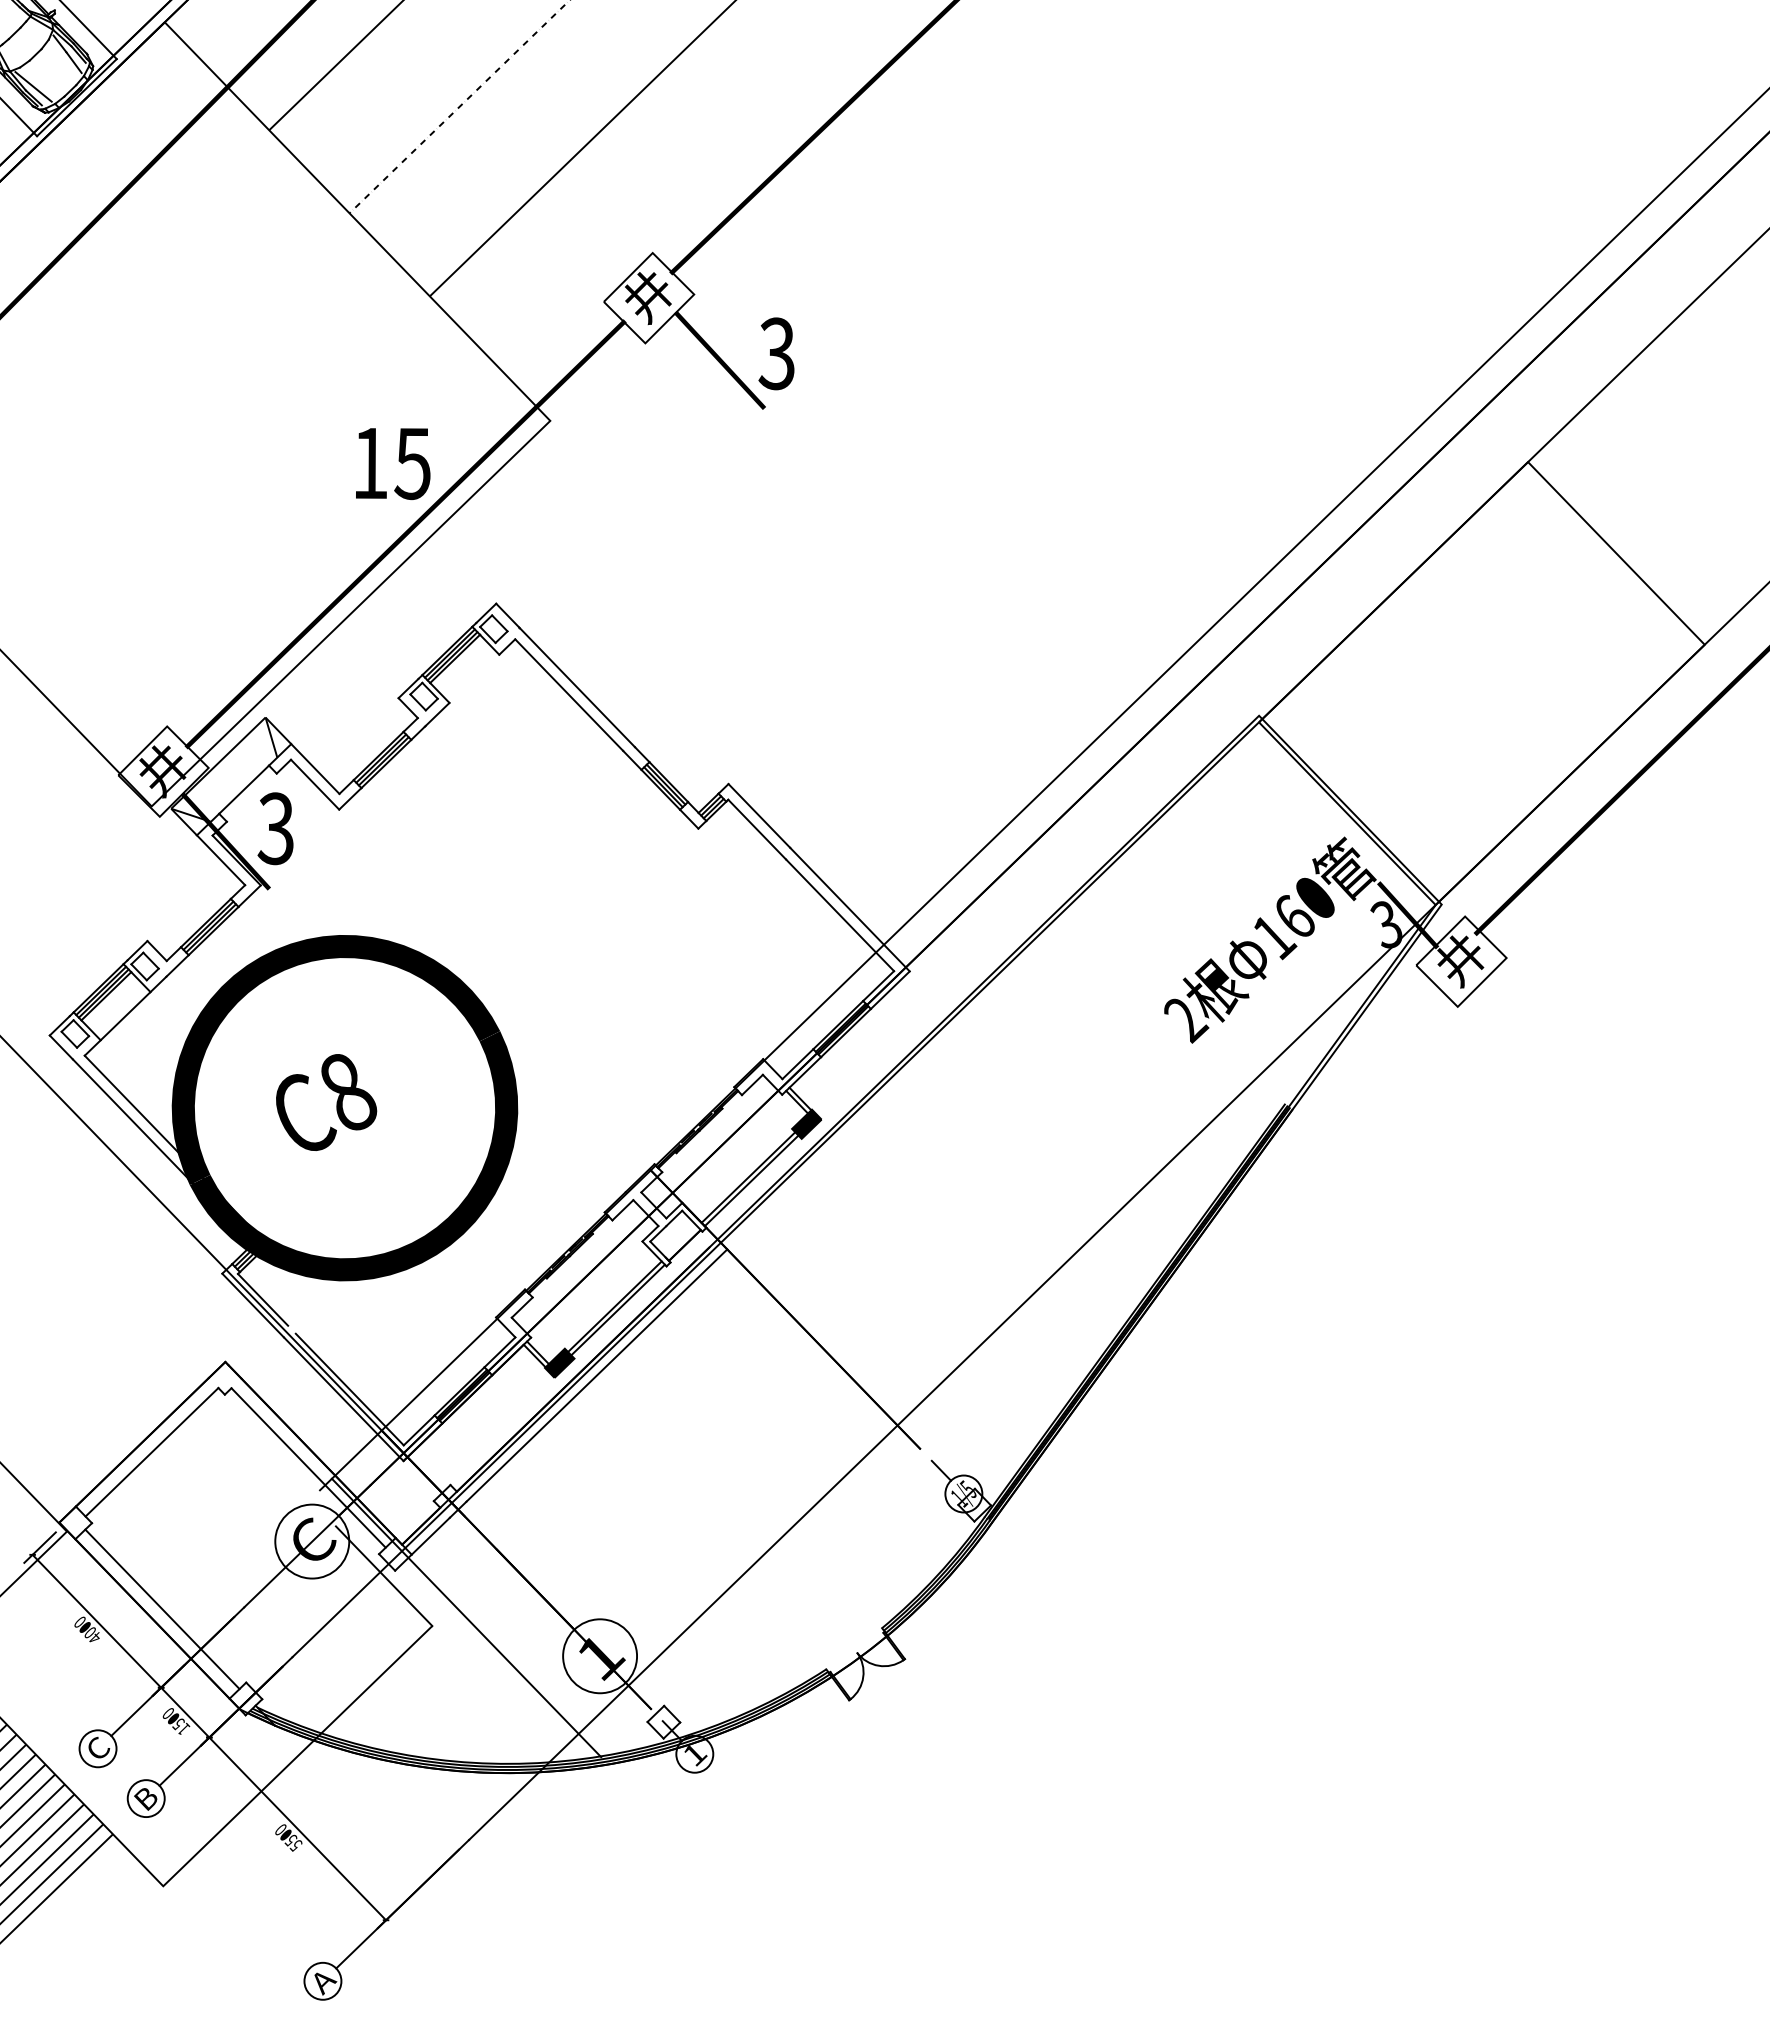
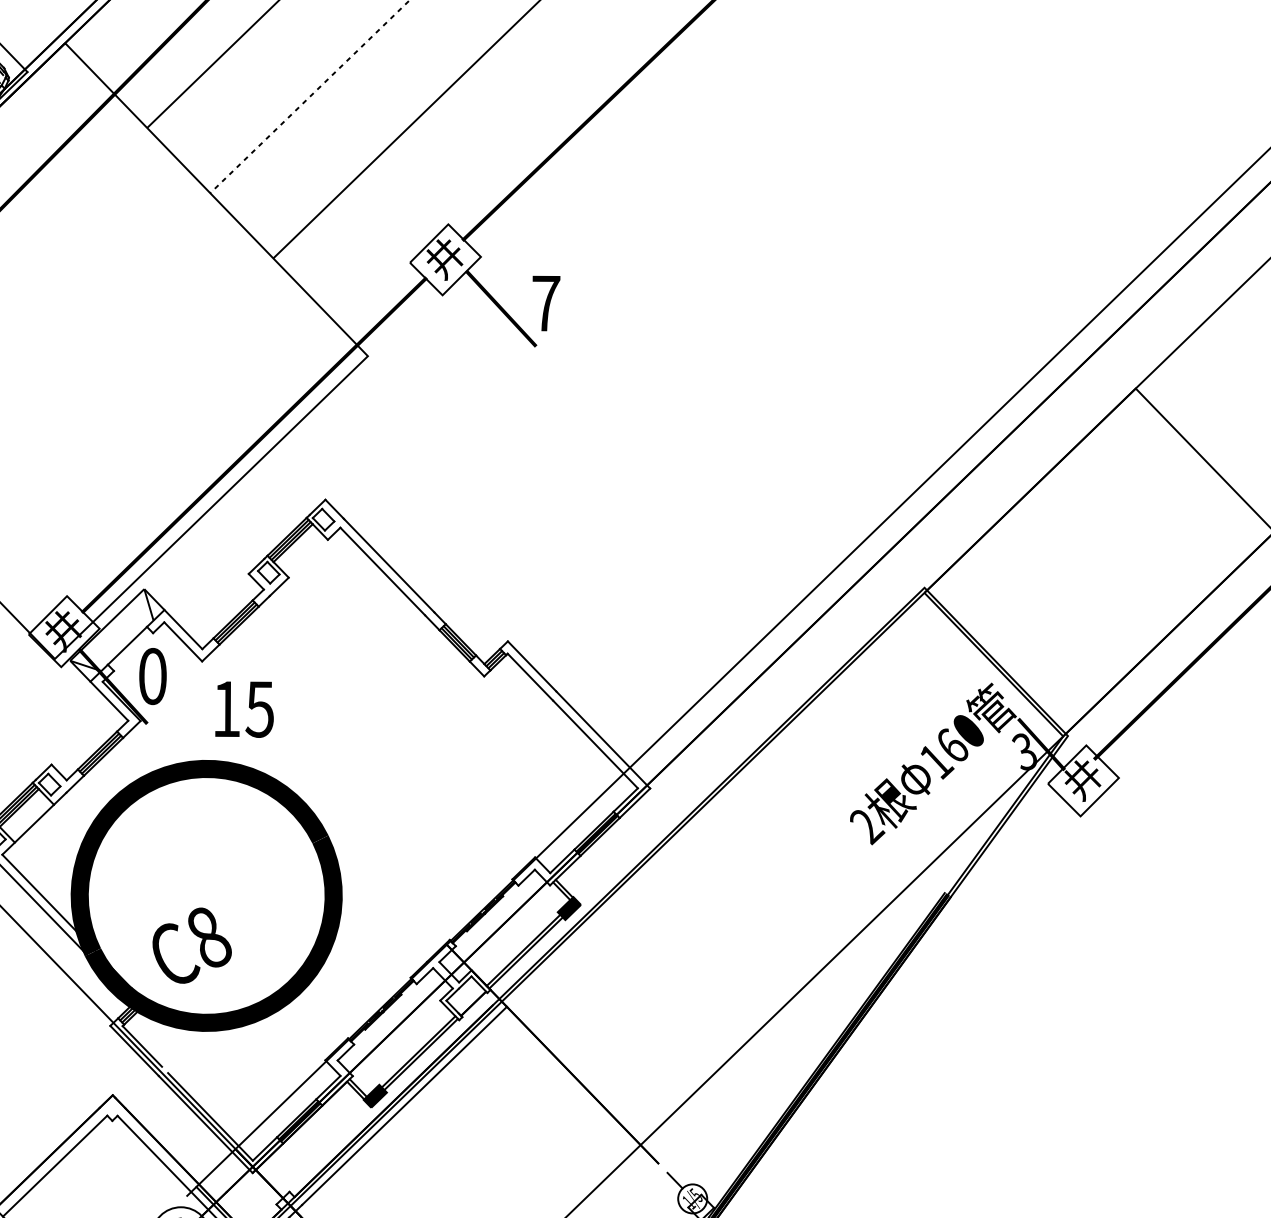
text: (776, 353) -> (545, 303), 3 -> 7
text: (393, 463) -> (244, 709), moved
text: (275, 828) -> (152, 676), 3 -> 0
text: (326, 1102) -> (192, 945), moved

